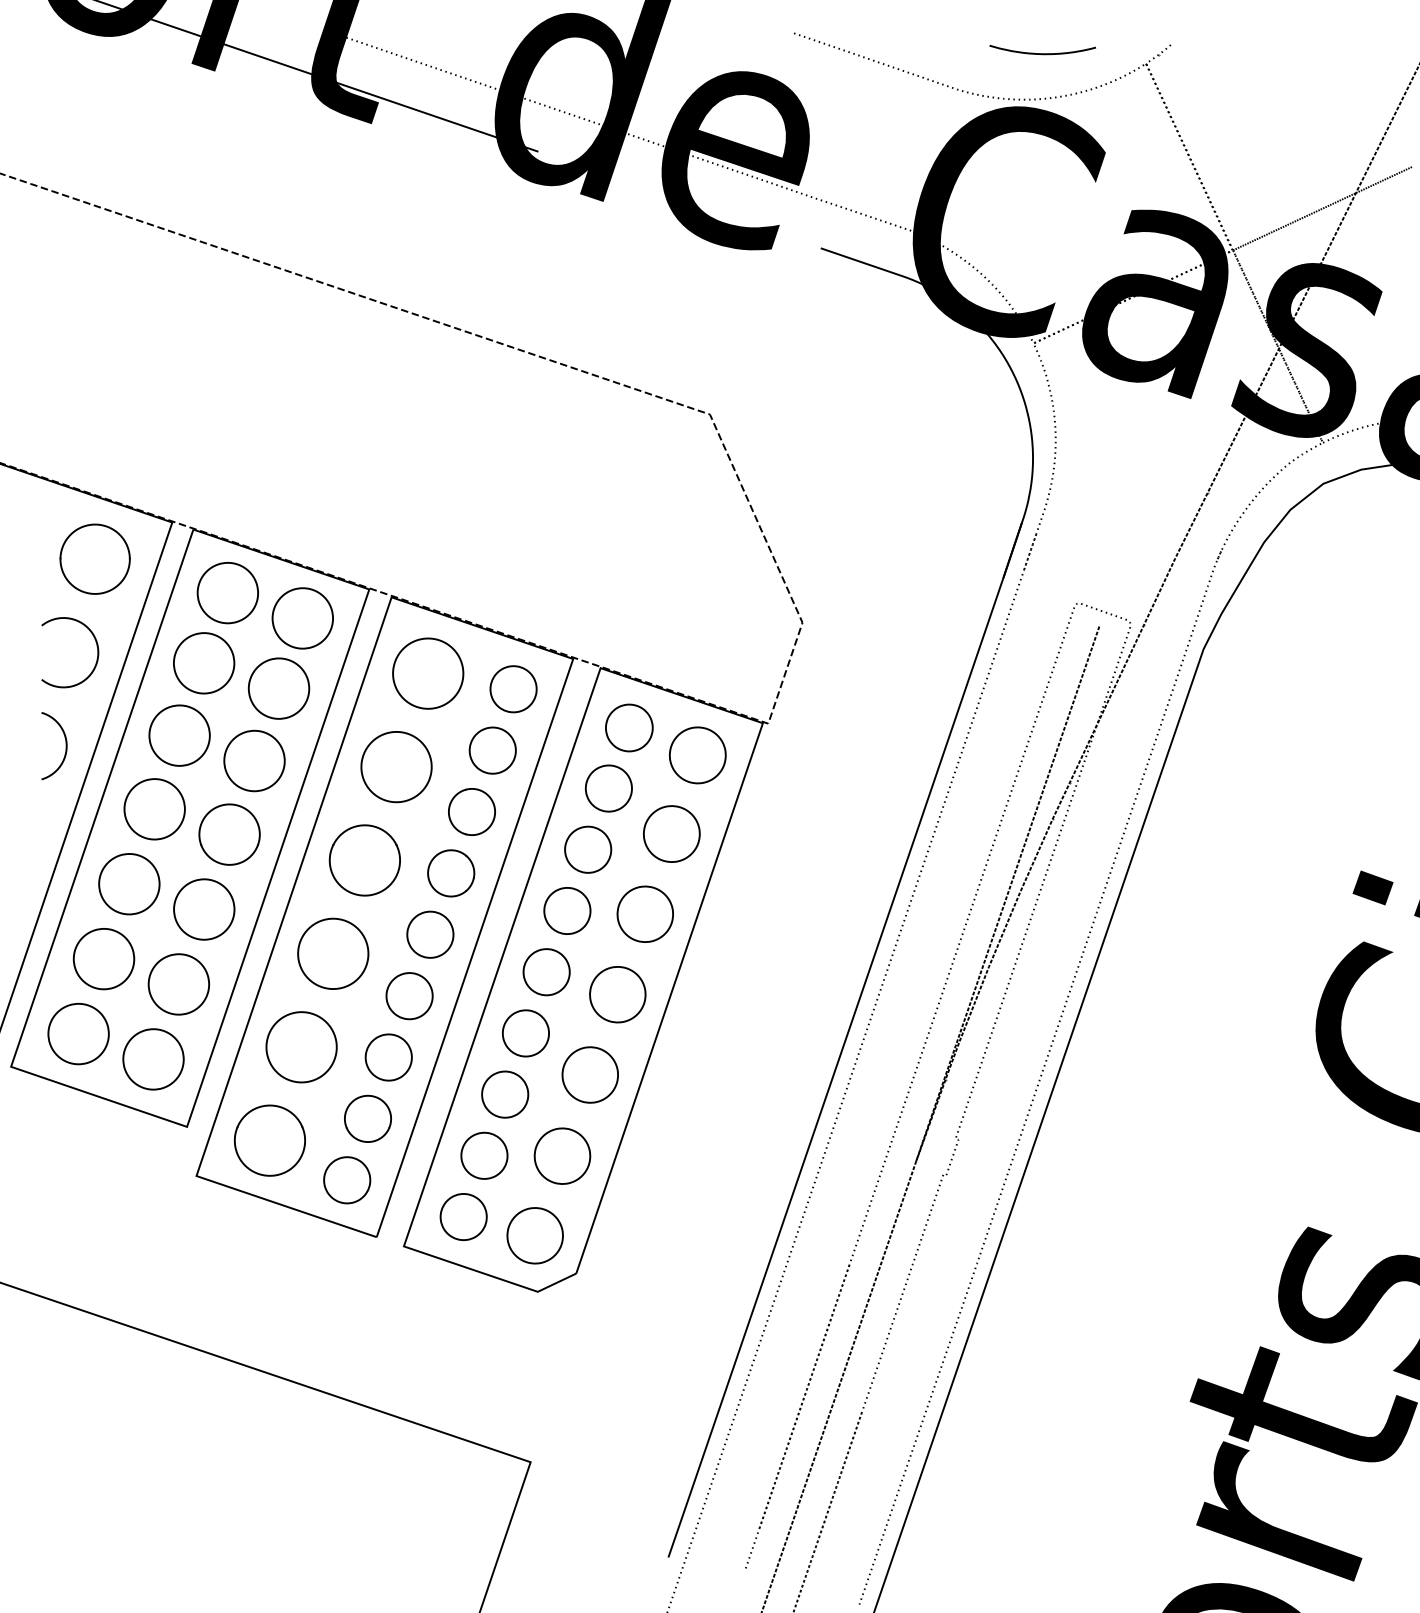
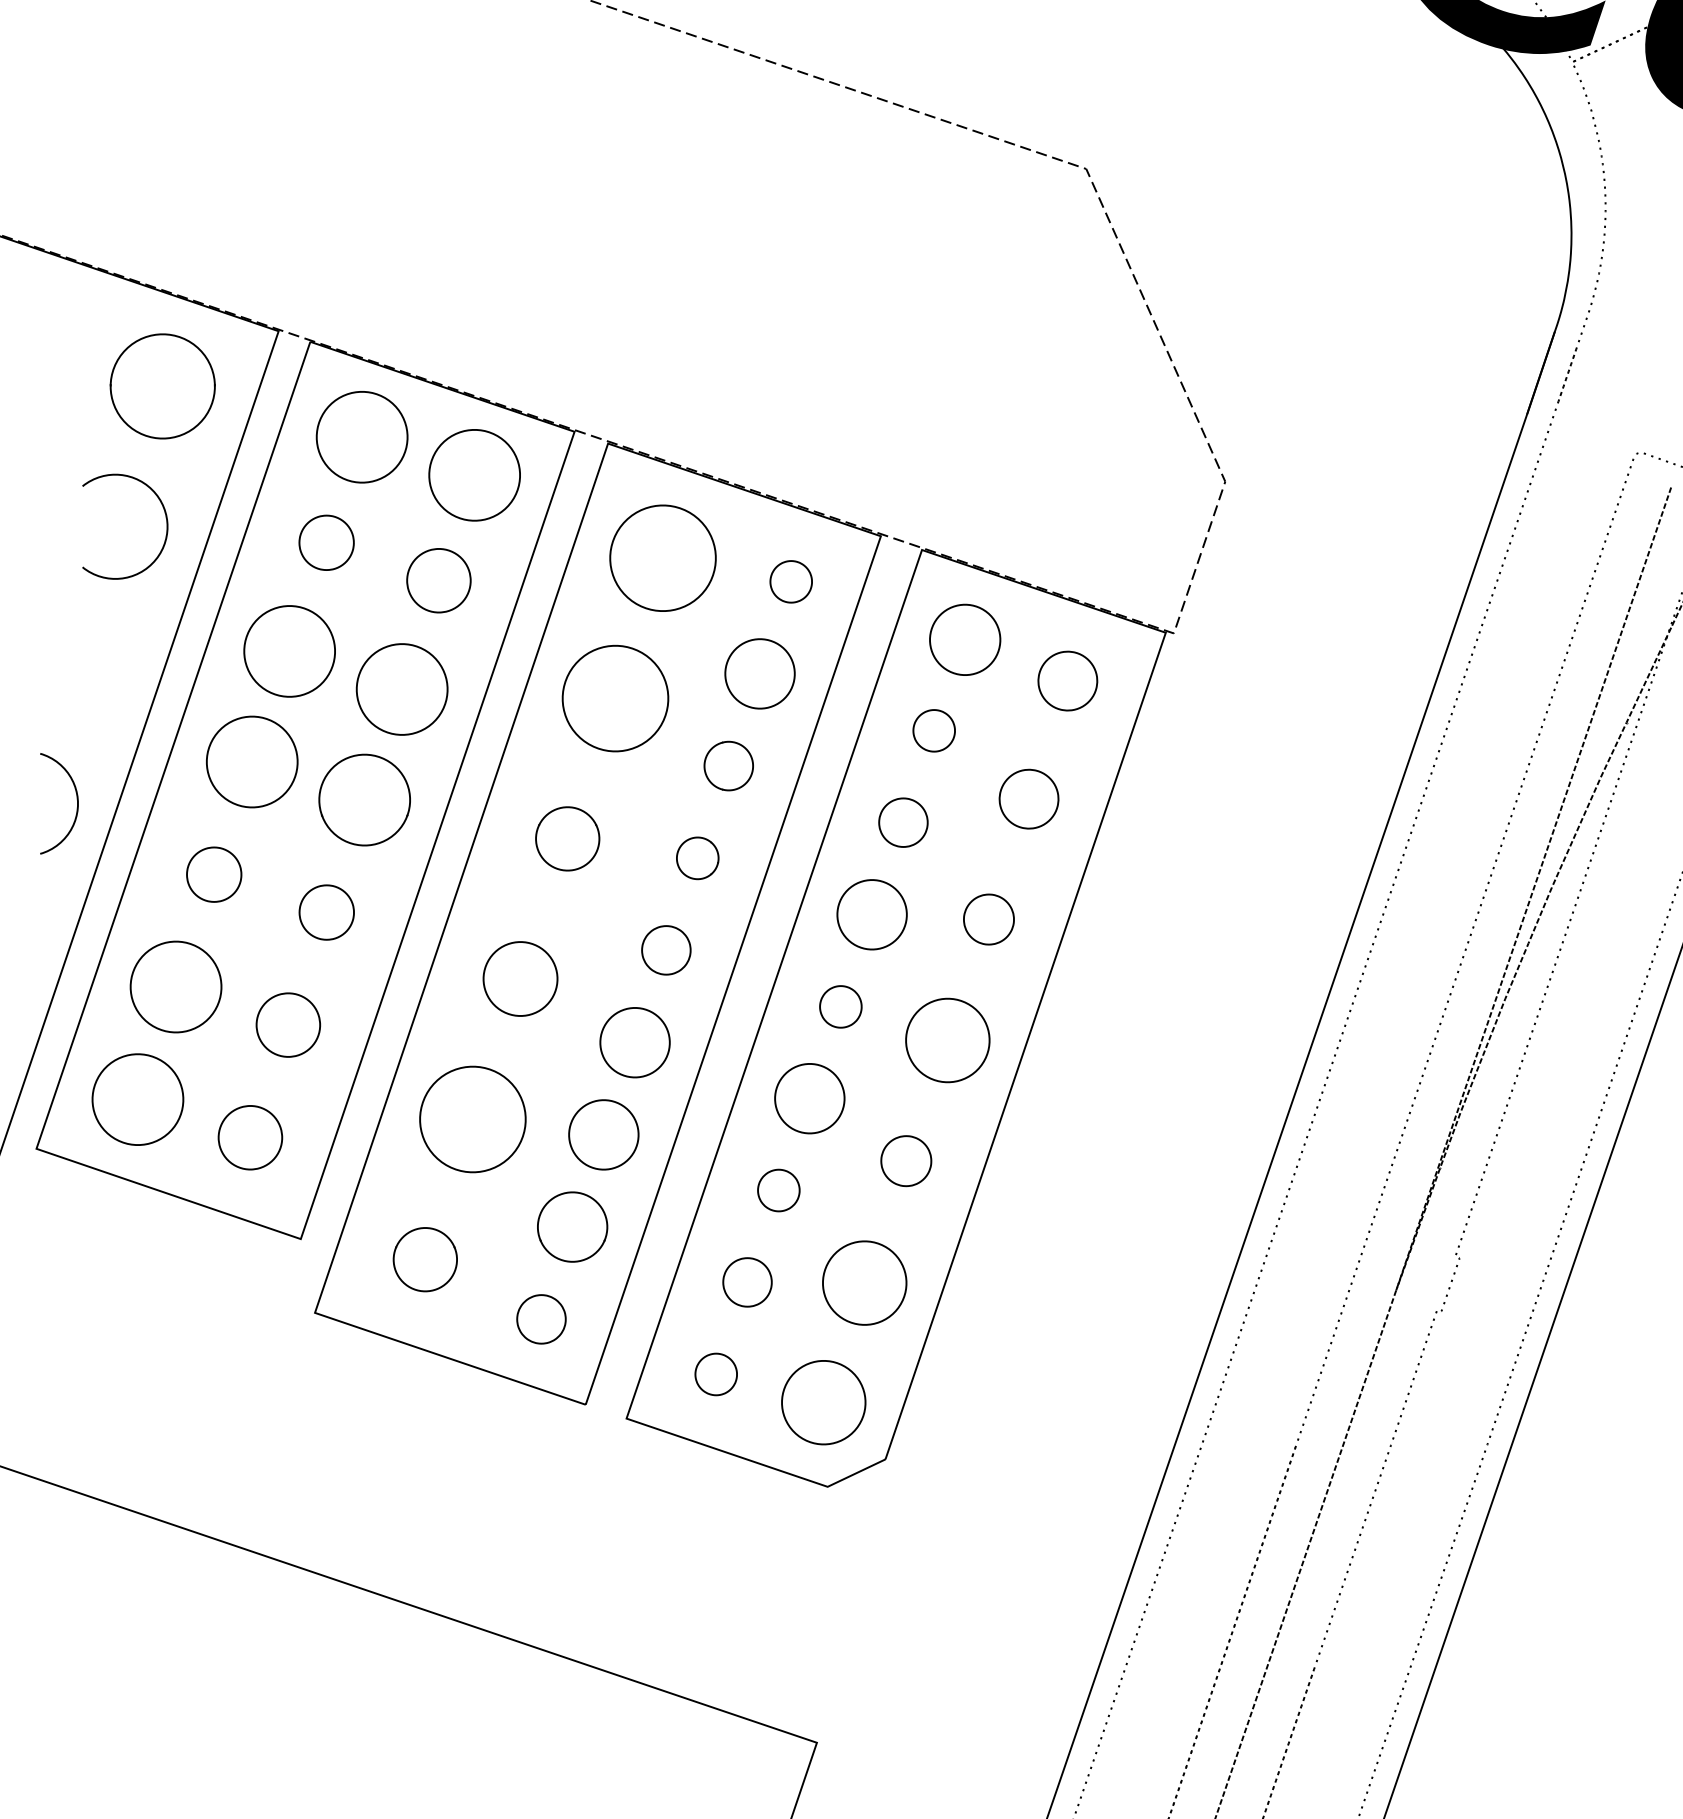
part: (204, 663) -> (327, 543), size x0.6
part: (278, 688) -> (438, 580), size x0.7
part: (513, 689) -> (791, 582), size x0.6
curve: (65, 746) -> (76, 804), moved
part: (697, 755) -> (1067, 681), size x0.7
part: (608, 788) -> (933, 730), size x0.6
part: (471, 811) -> (728, 765), size x0.7
part: (671, 833) -> (1028, 798), size x0.7
part: (588, 849) -> (903, 822), size x0.7
part: (364, 860) -> (567, 838), size x0.6
part: (451, 873) -> (698, 858), size x0.6
part: (129, 884) -> (214, 874), size x0.6
part: (204, 909) -> (327, 912), size x0.6
part: (644, 913) -> (987, 918), size x0.6
part: (430, 934) -> (666, 950), size x0.7
part: (333, 953) -> (520, 978), size x0.7
part: (546, 972) -> (840, 1007), size x0.6
part: (178, 984) -> (287, 1025), size x0.7
part: (153, 1059) -> (250, 1137), size x0.7
part: (589, 1074) -> (905, 1160), size x0.6
part: (505, 1094) -> (779, 1190), size x0.6
part: (269, 1140) -> (424, 1259), size x0.6
part: (484, 1155) -> (747, 1282), size x0.7
part: (347, 1180) -> (541, 1319), size x0.7
part: (463, 1216) -> (716, 1373), size x0.6

